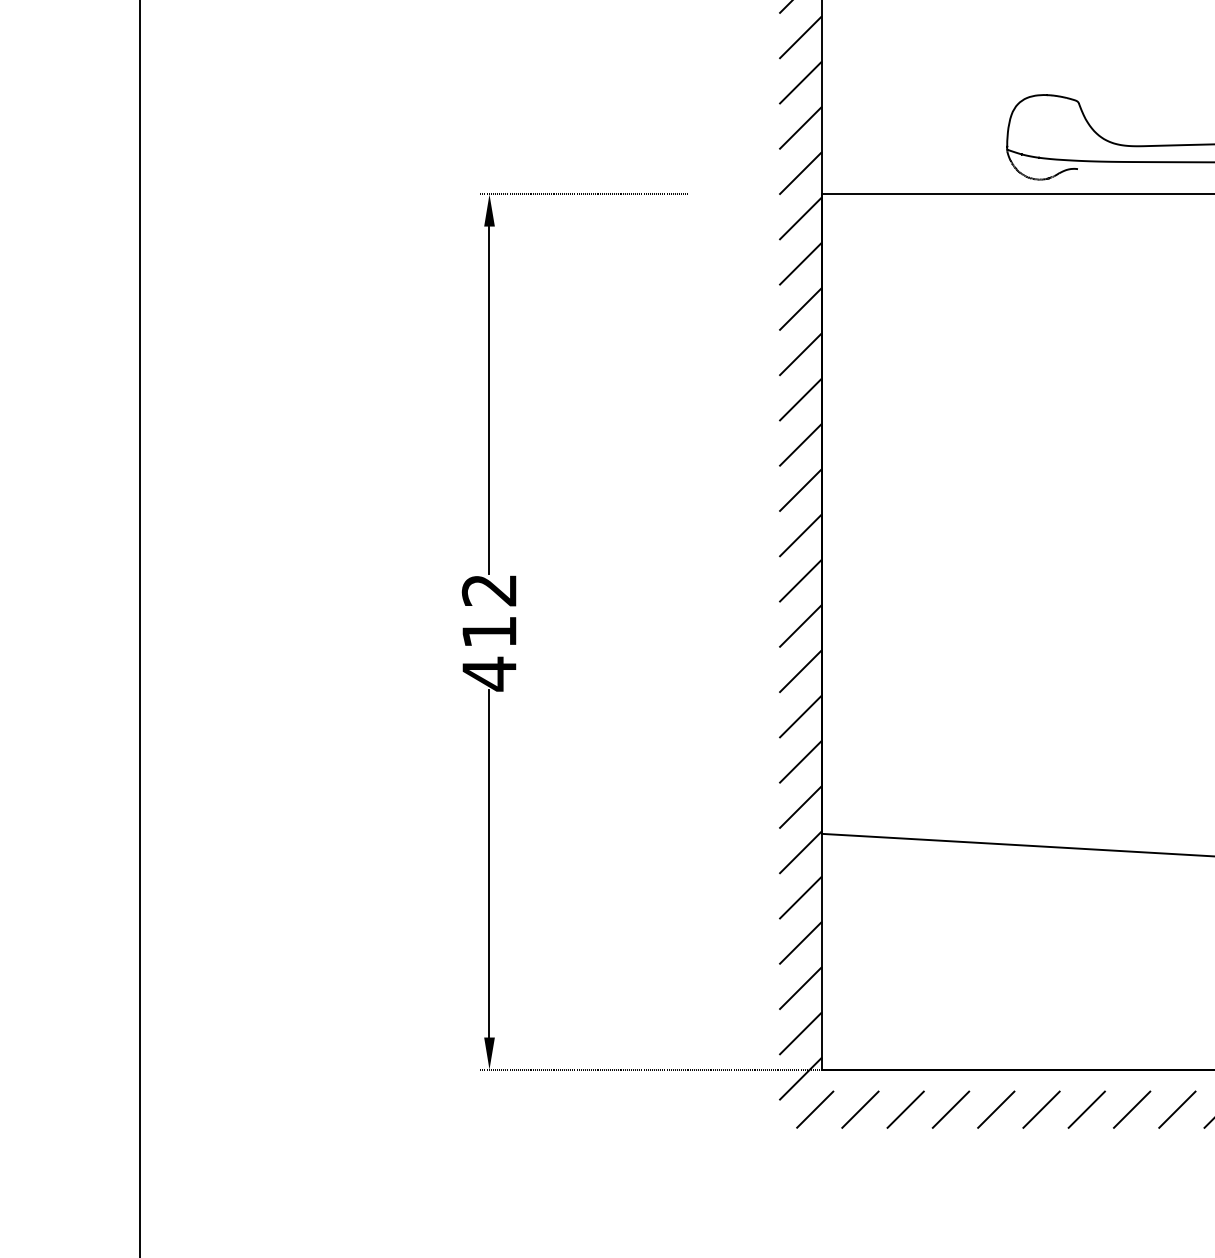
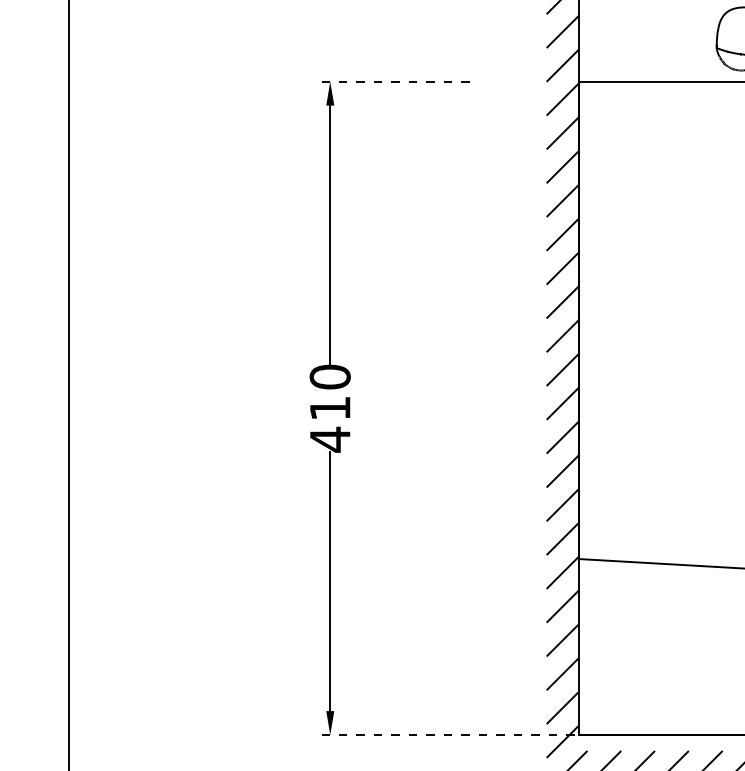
text: (489, 589) -> (330, 376), 412 -> 410

